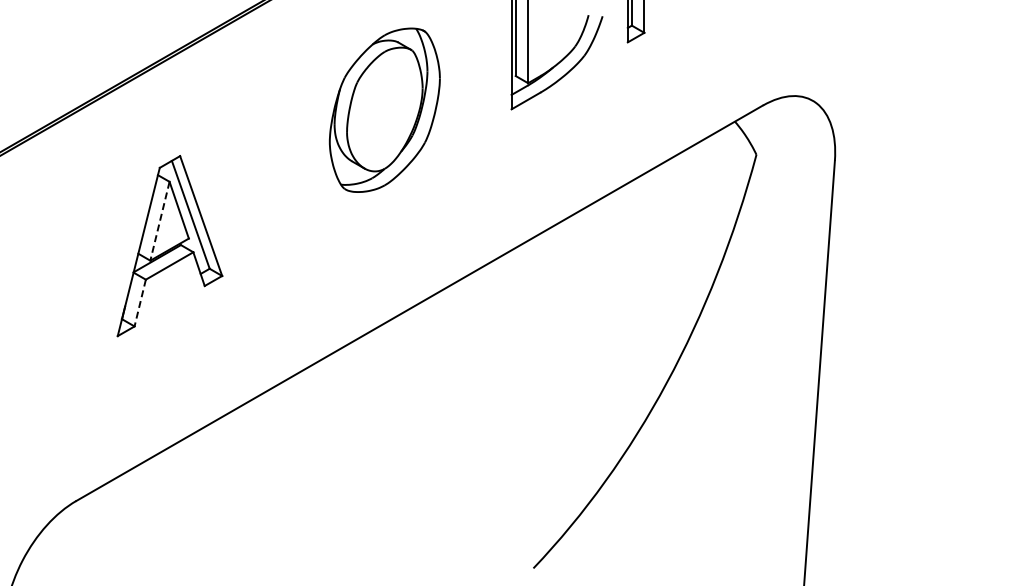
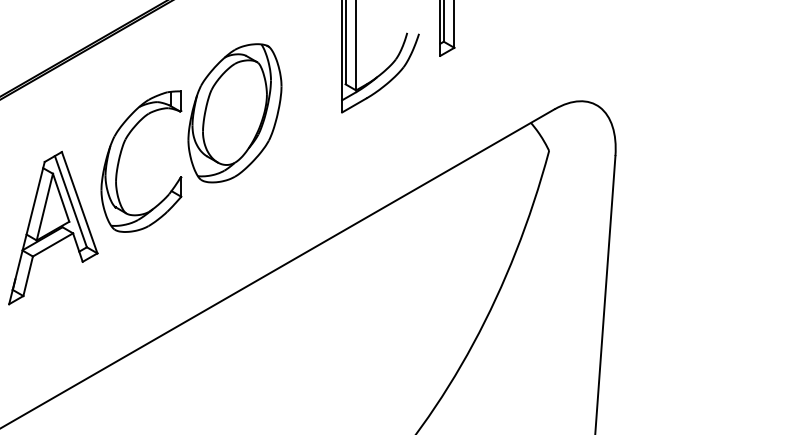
part: (250, 159) -> (121, 154), added
line: (159, 221) -> (44, 207), dashed -> solid
line: (140, 303) -> (28, 276), dashed -> solid

